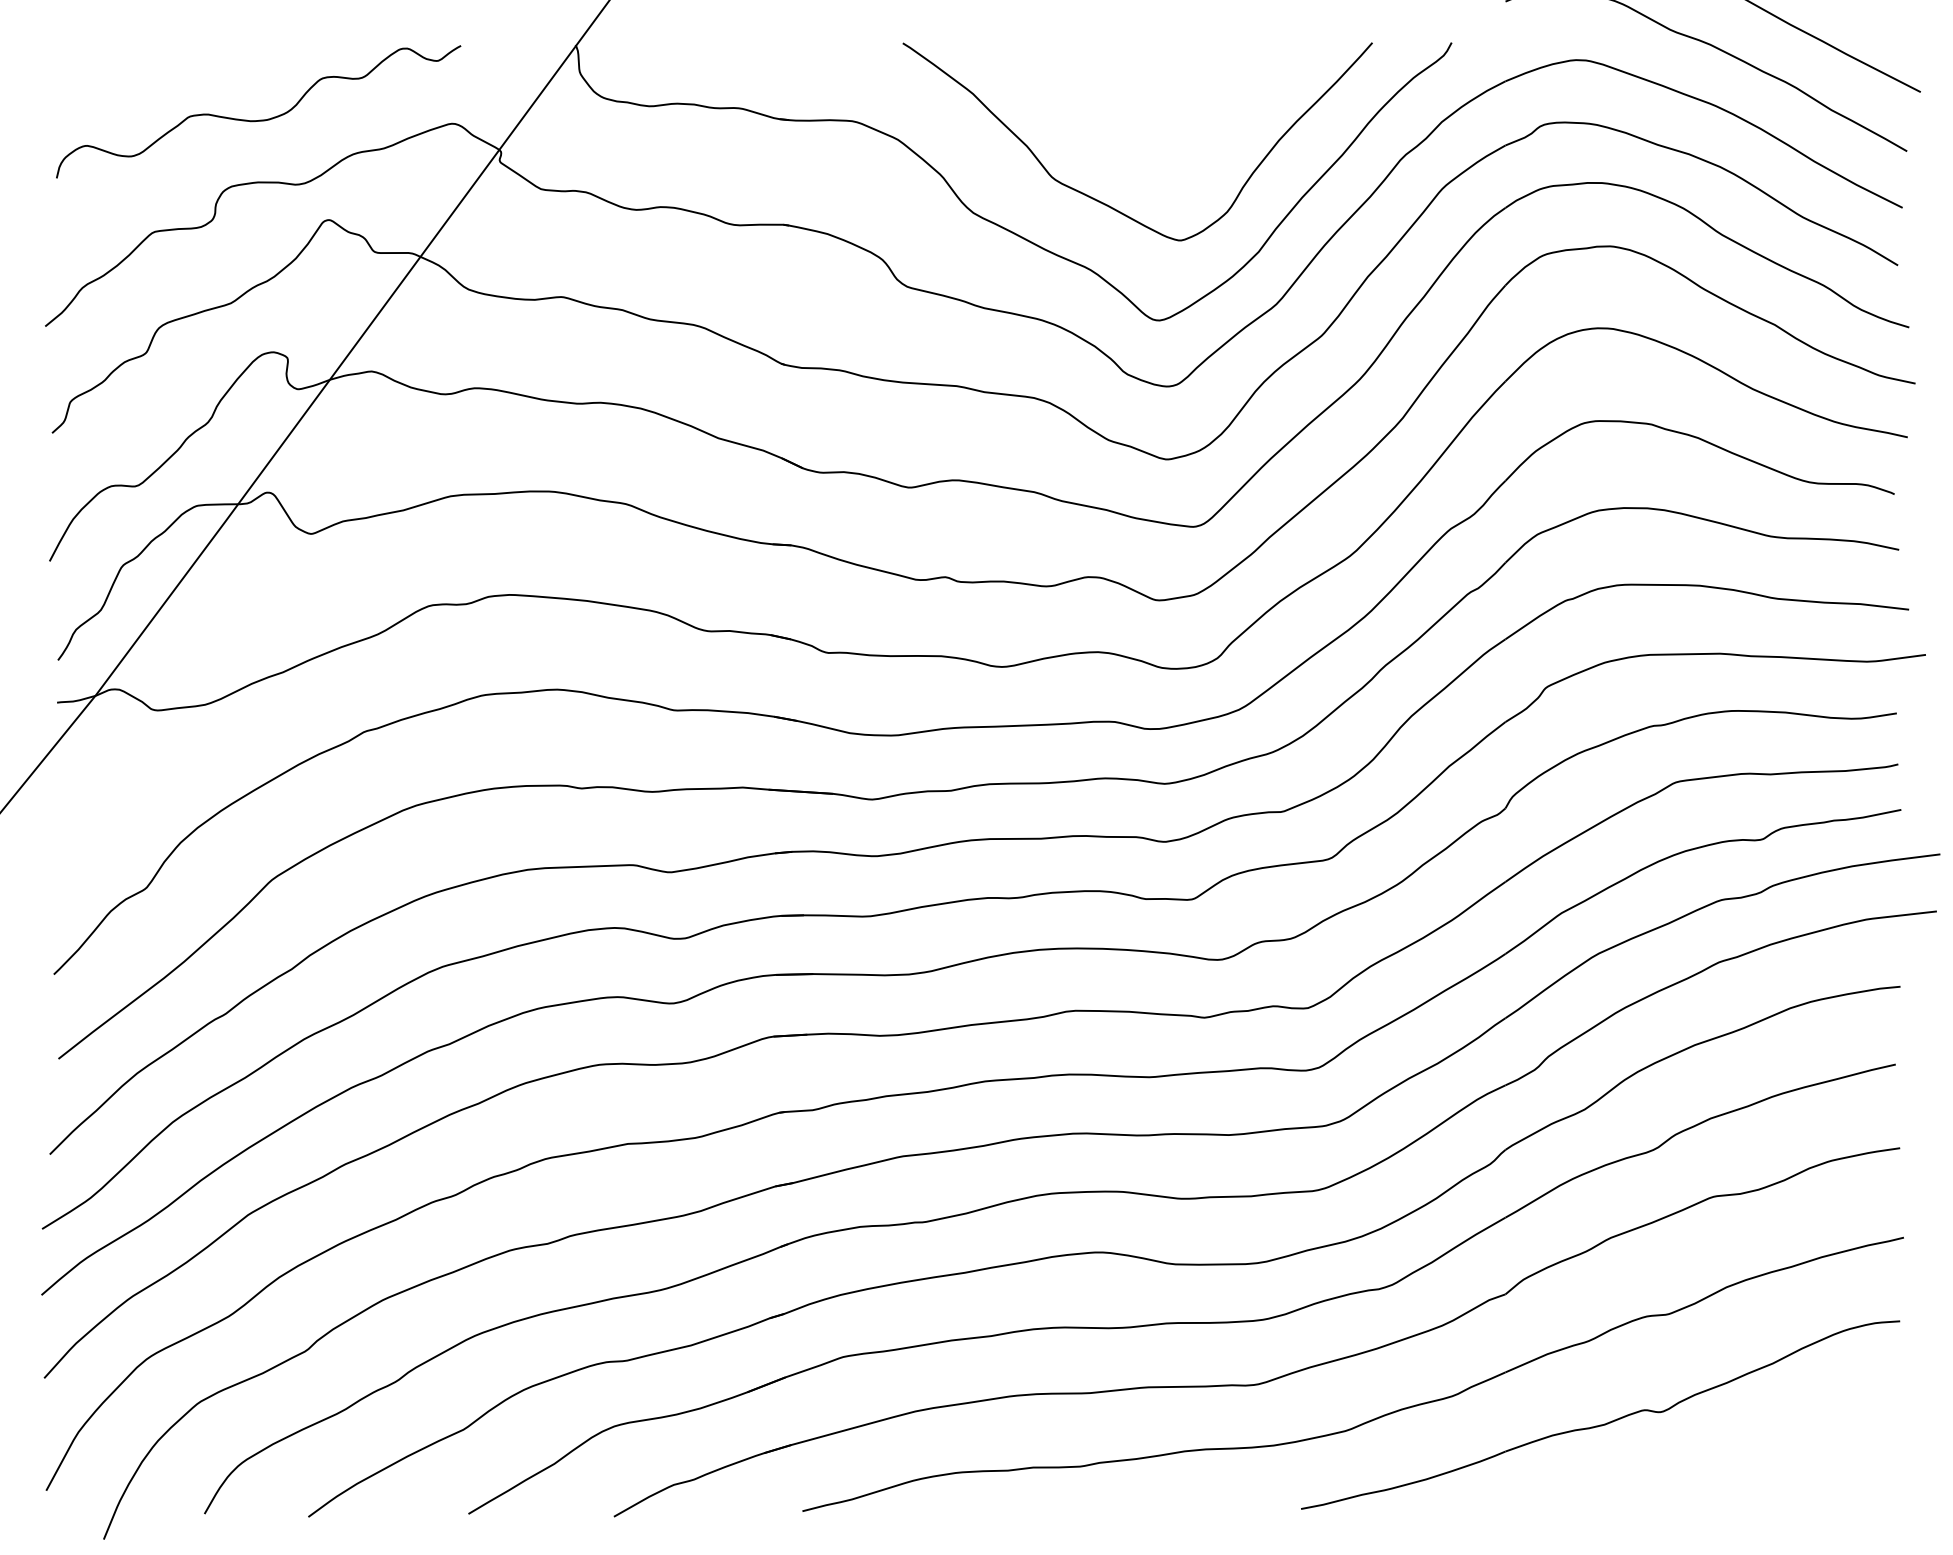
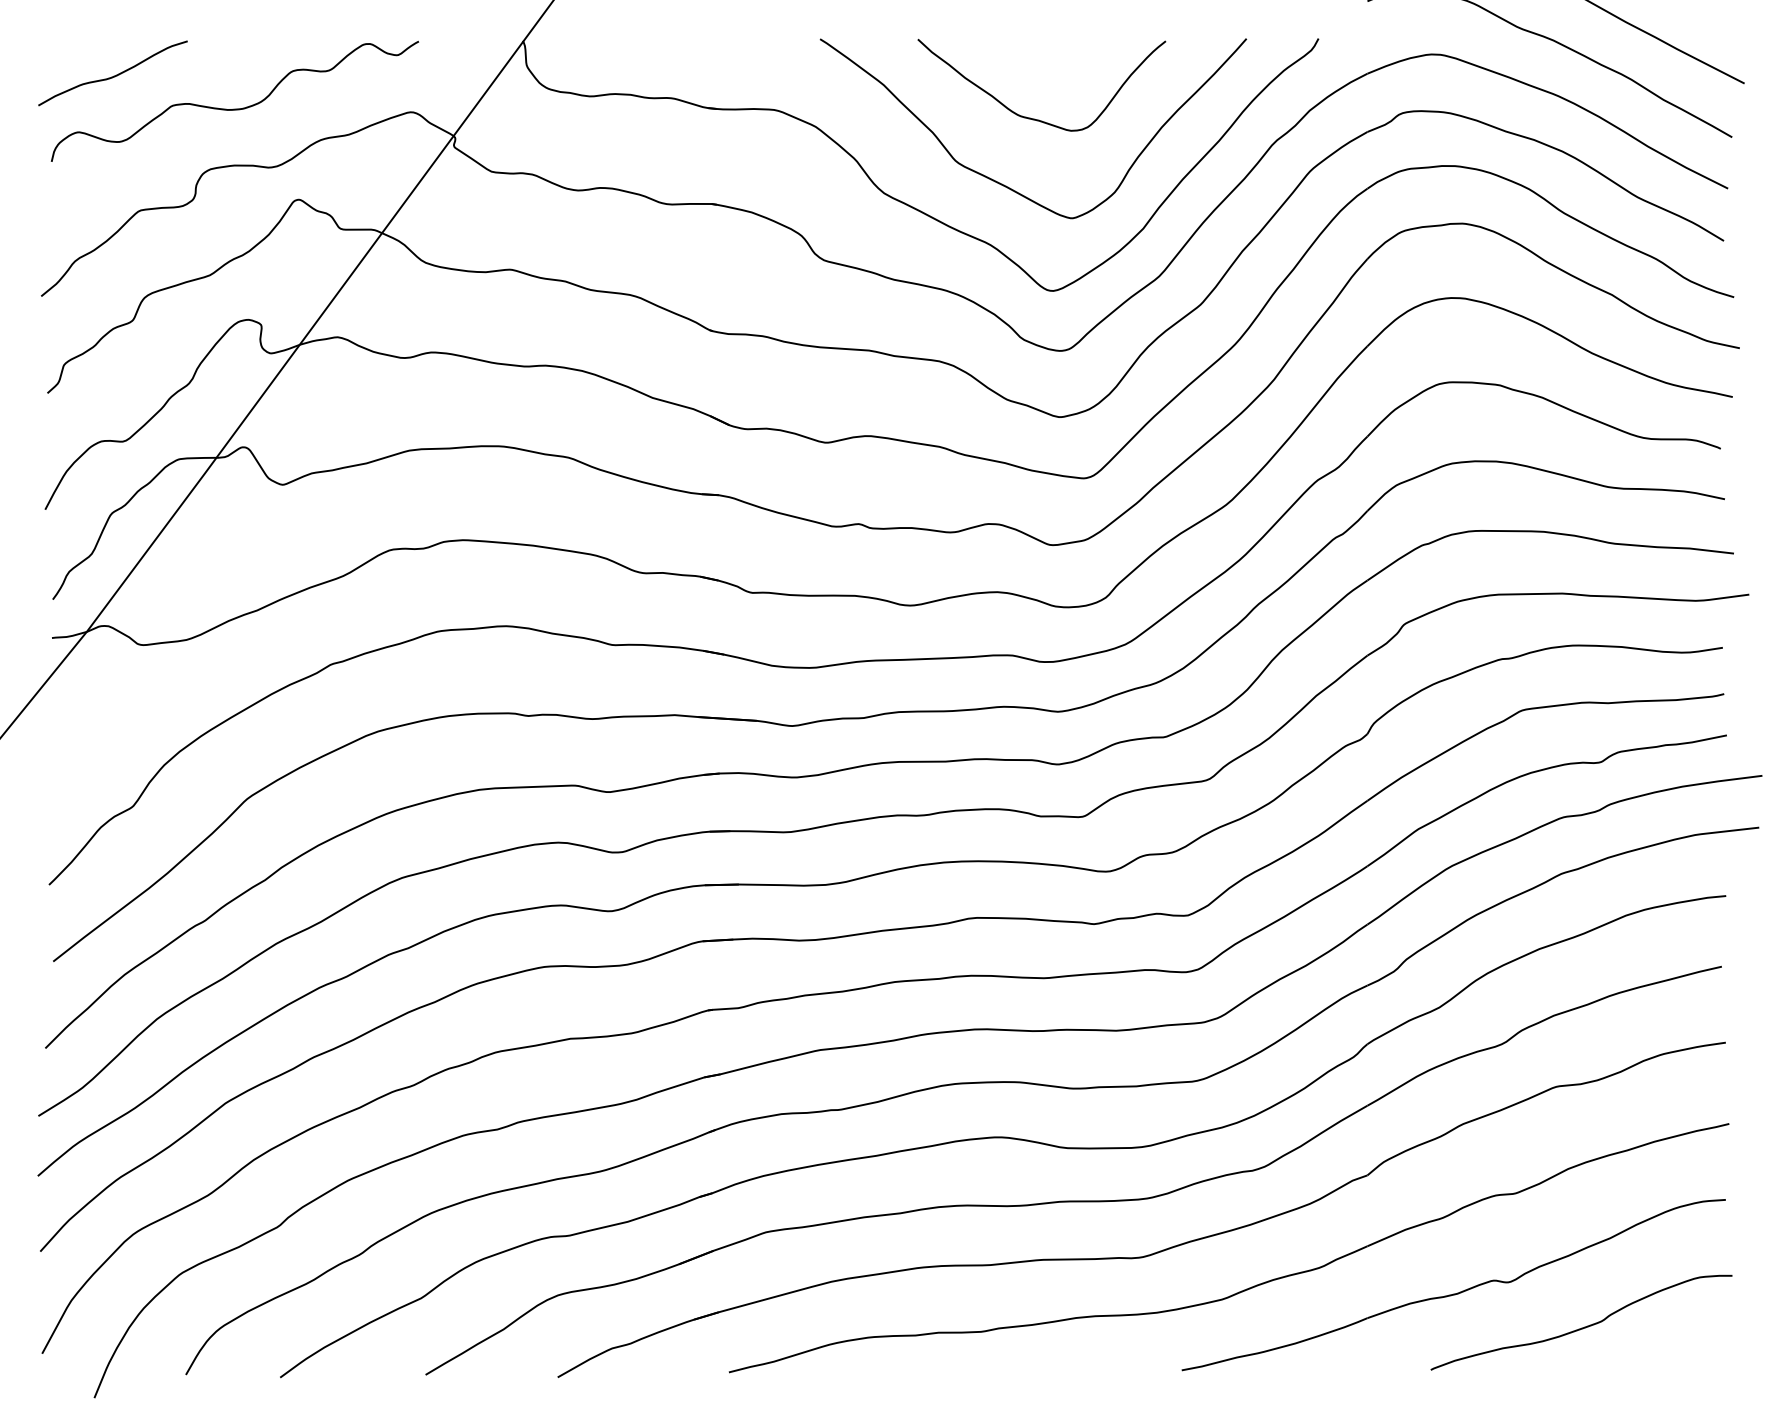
curve: (125, 83) -> (114, 75), added
curve: (1138, 130) -> (1034, 118), added
curve: (1742, 1461) -> (1582, 1327), added

